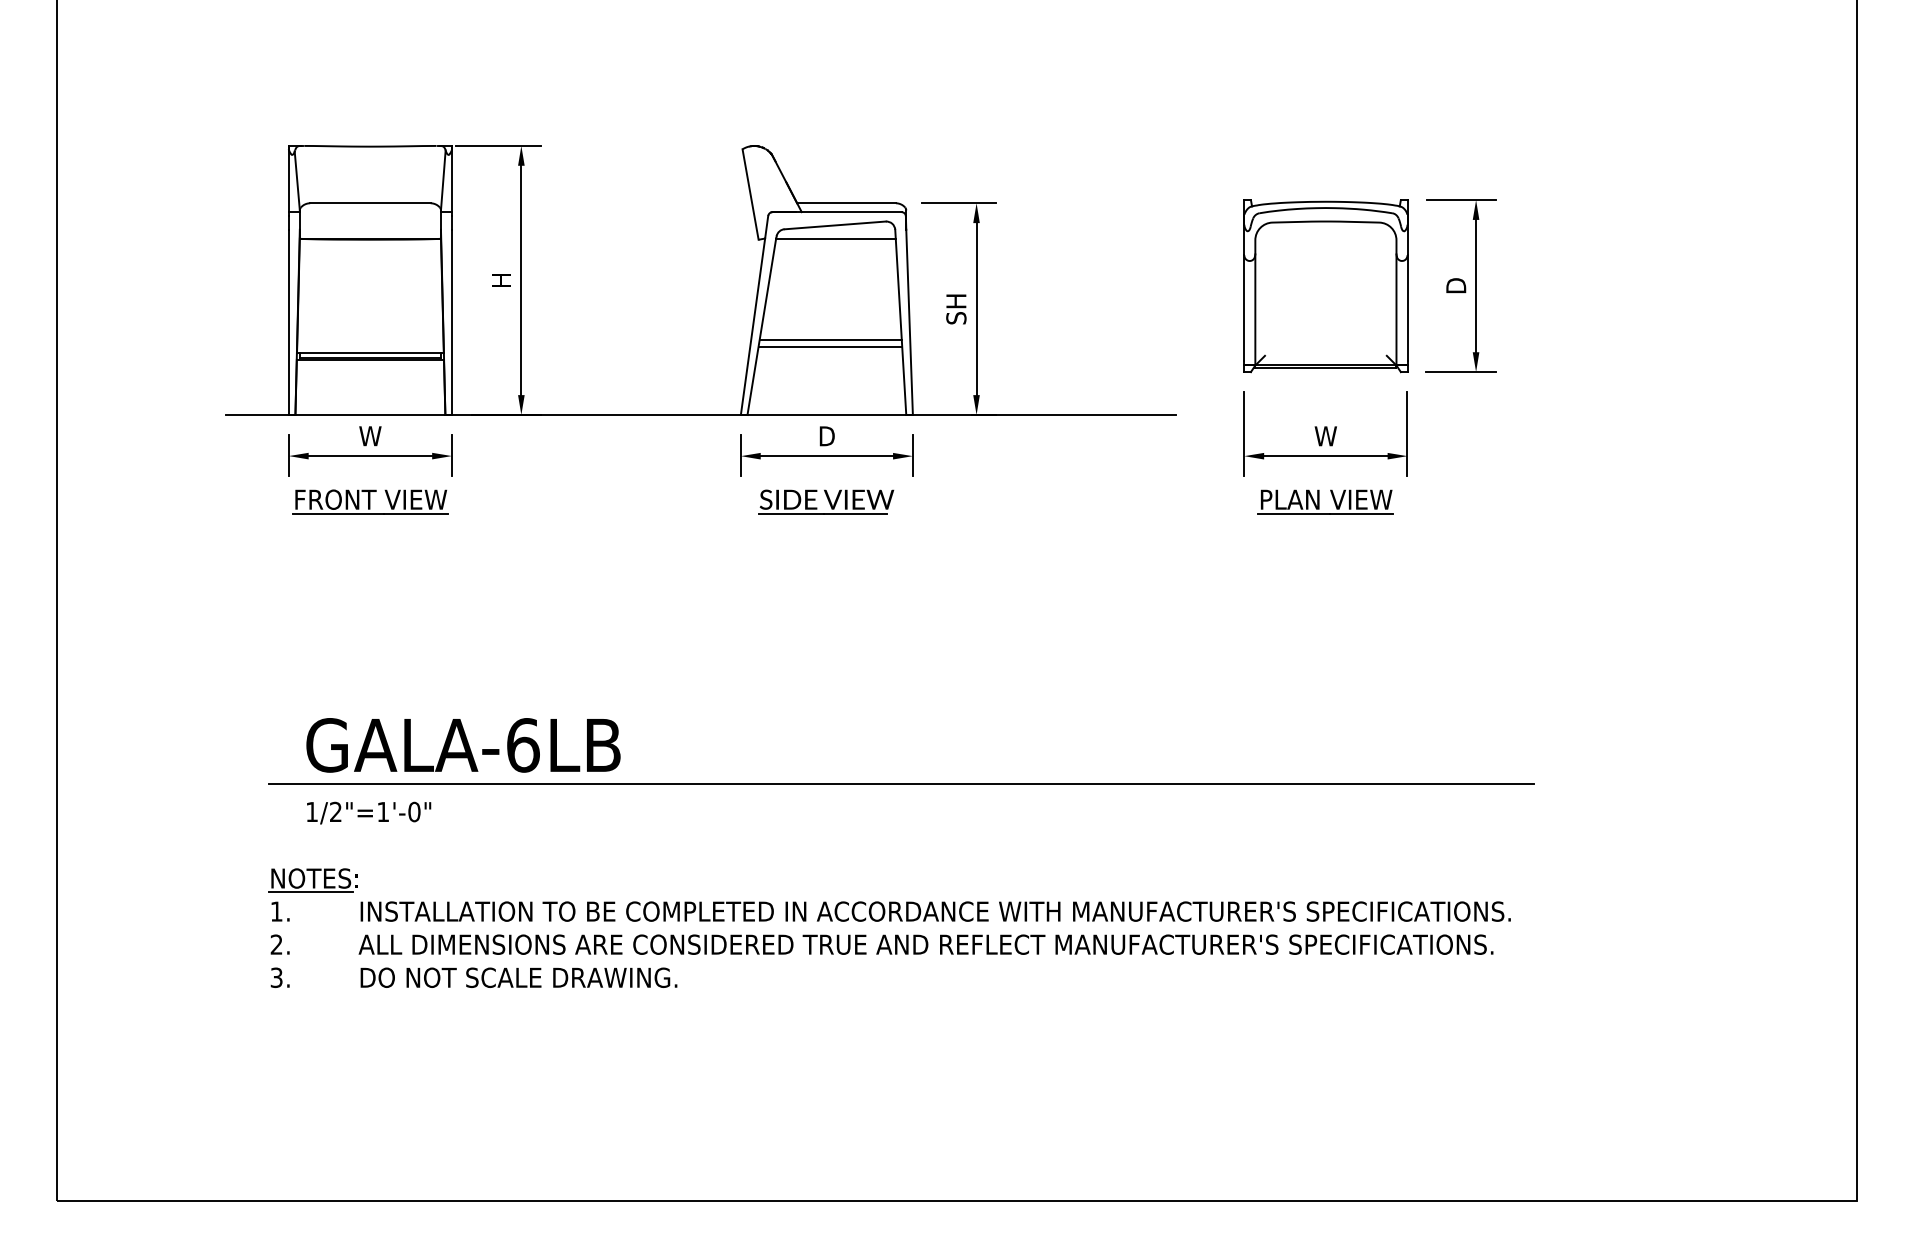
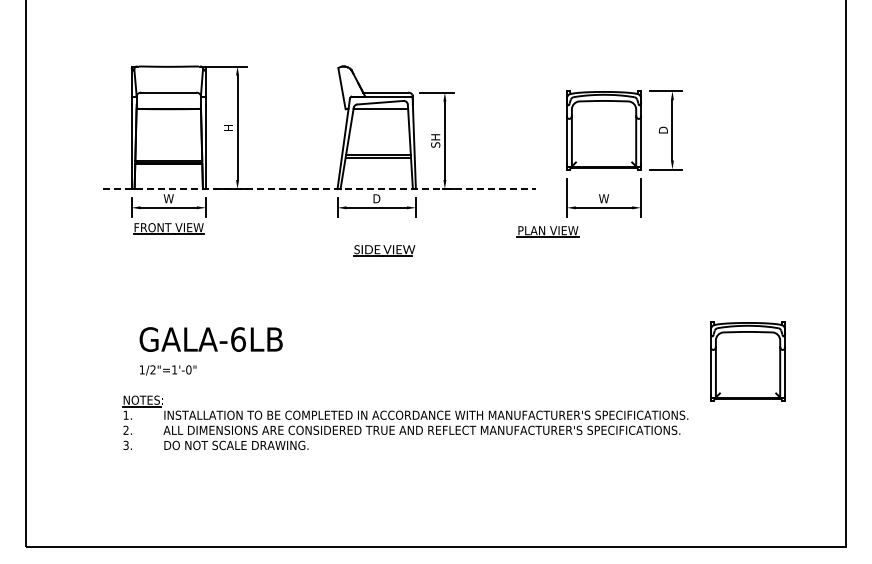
line: (701, 415) -> (319, 189), solid -> dashed
part: (826, 501) -> (384, 250), moved
part: (1324, 501) -> (547, 231), moved
line: (901, 784) -> (410, 357), removed
part: (1640, 793) -> (747, 361), added

